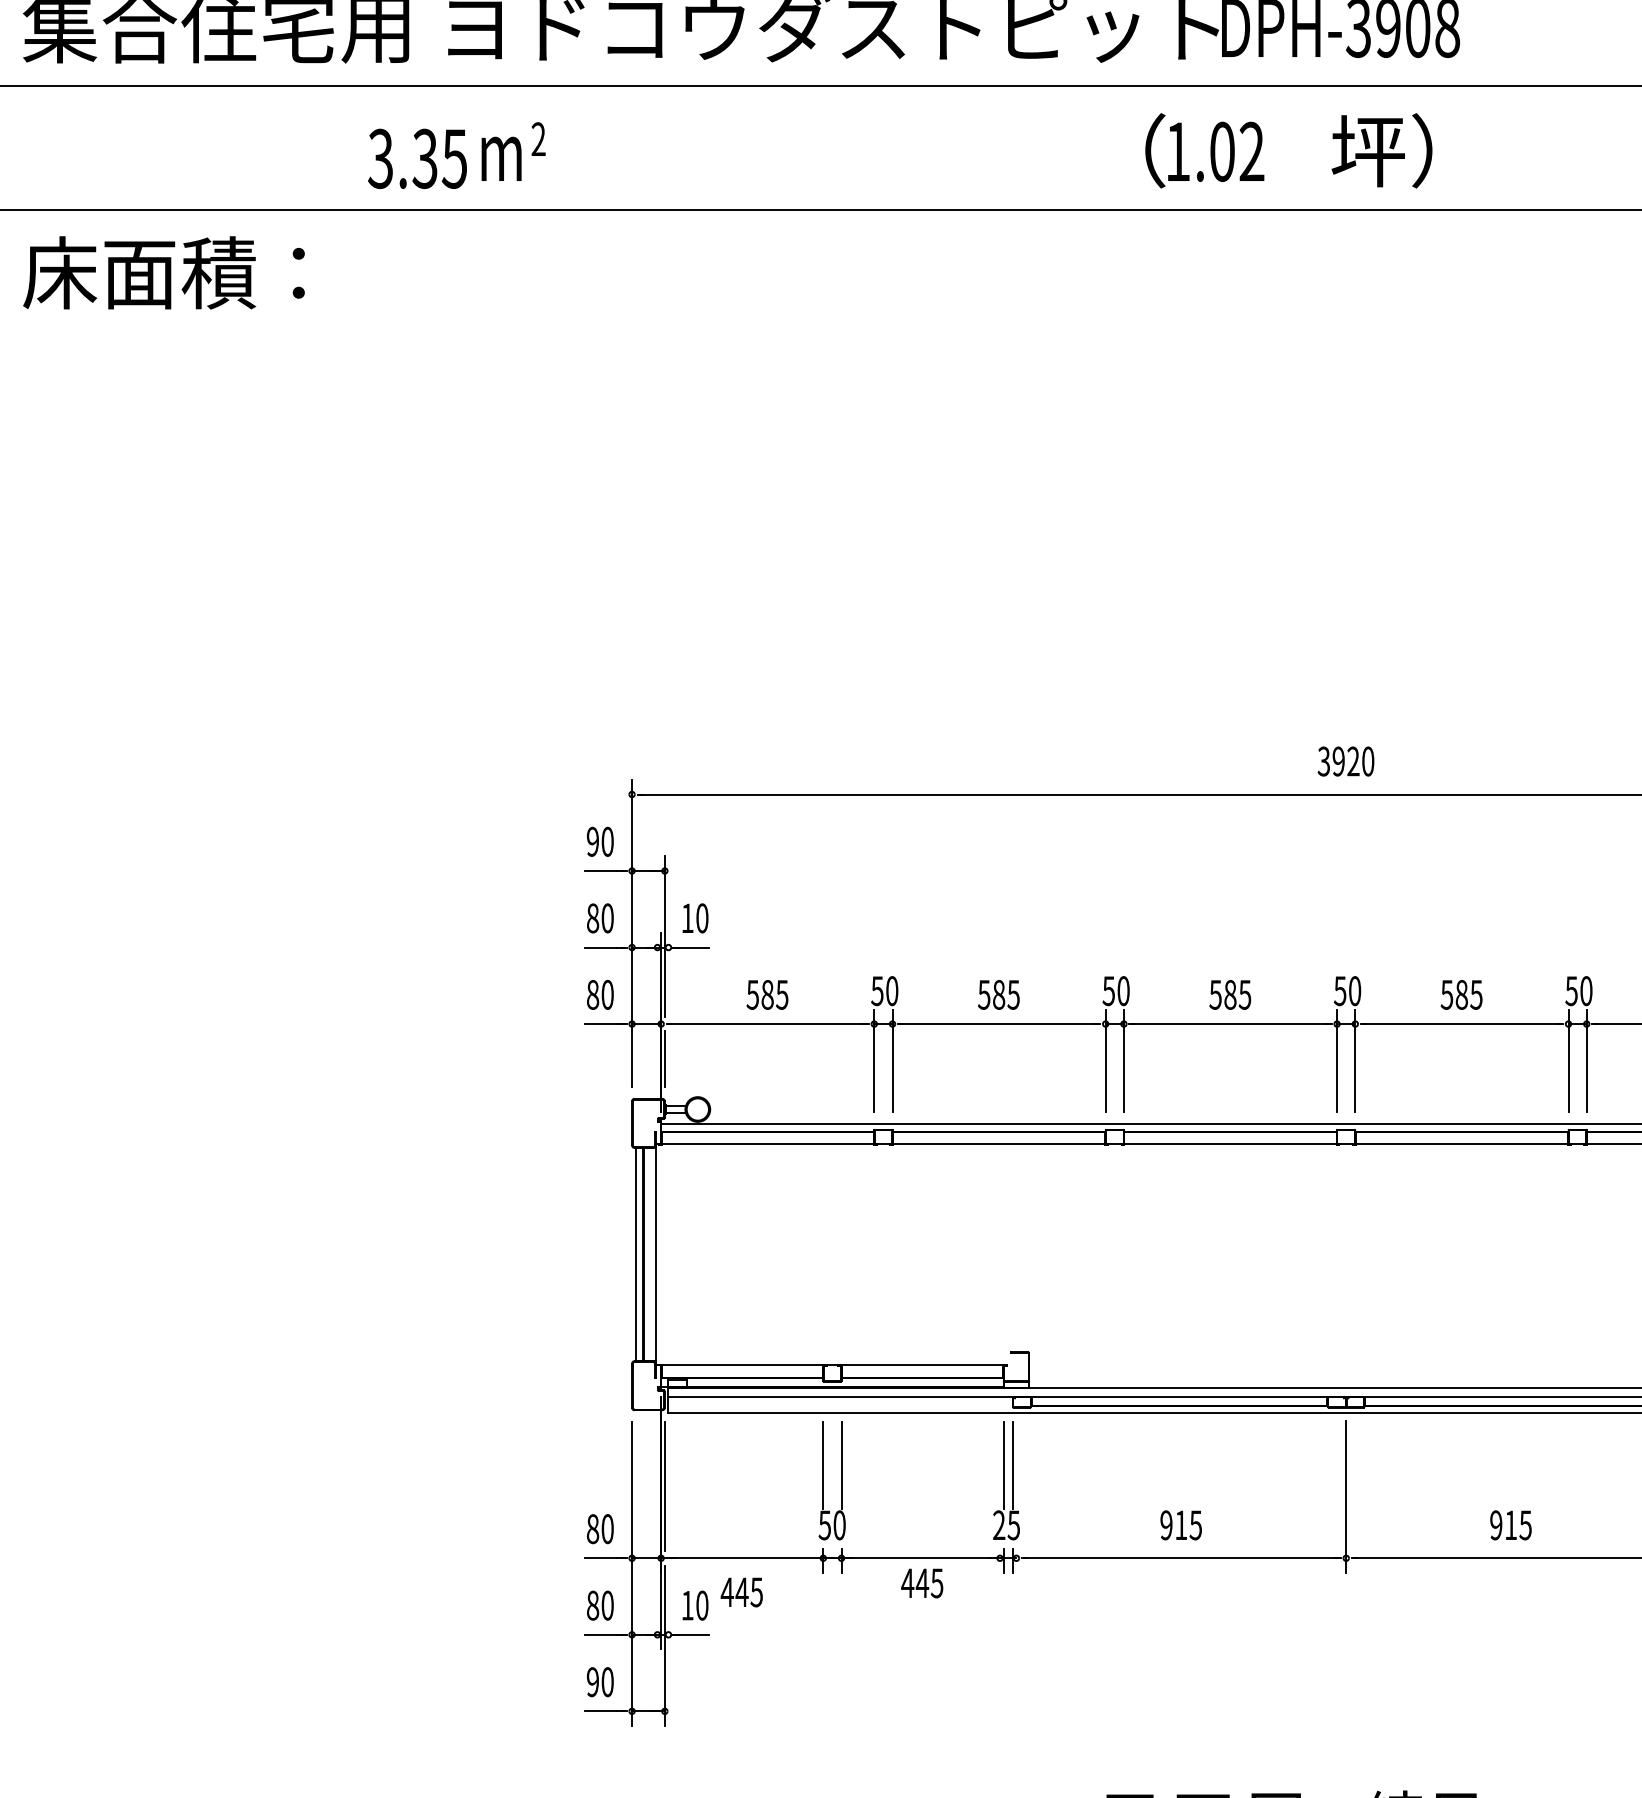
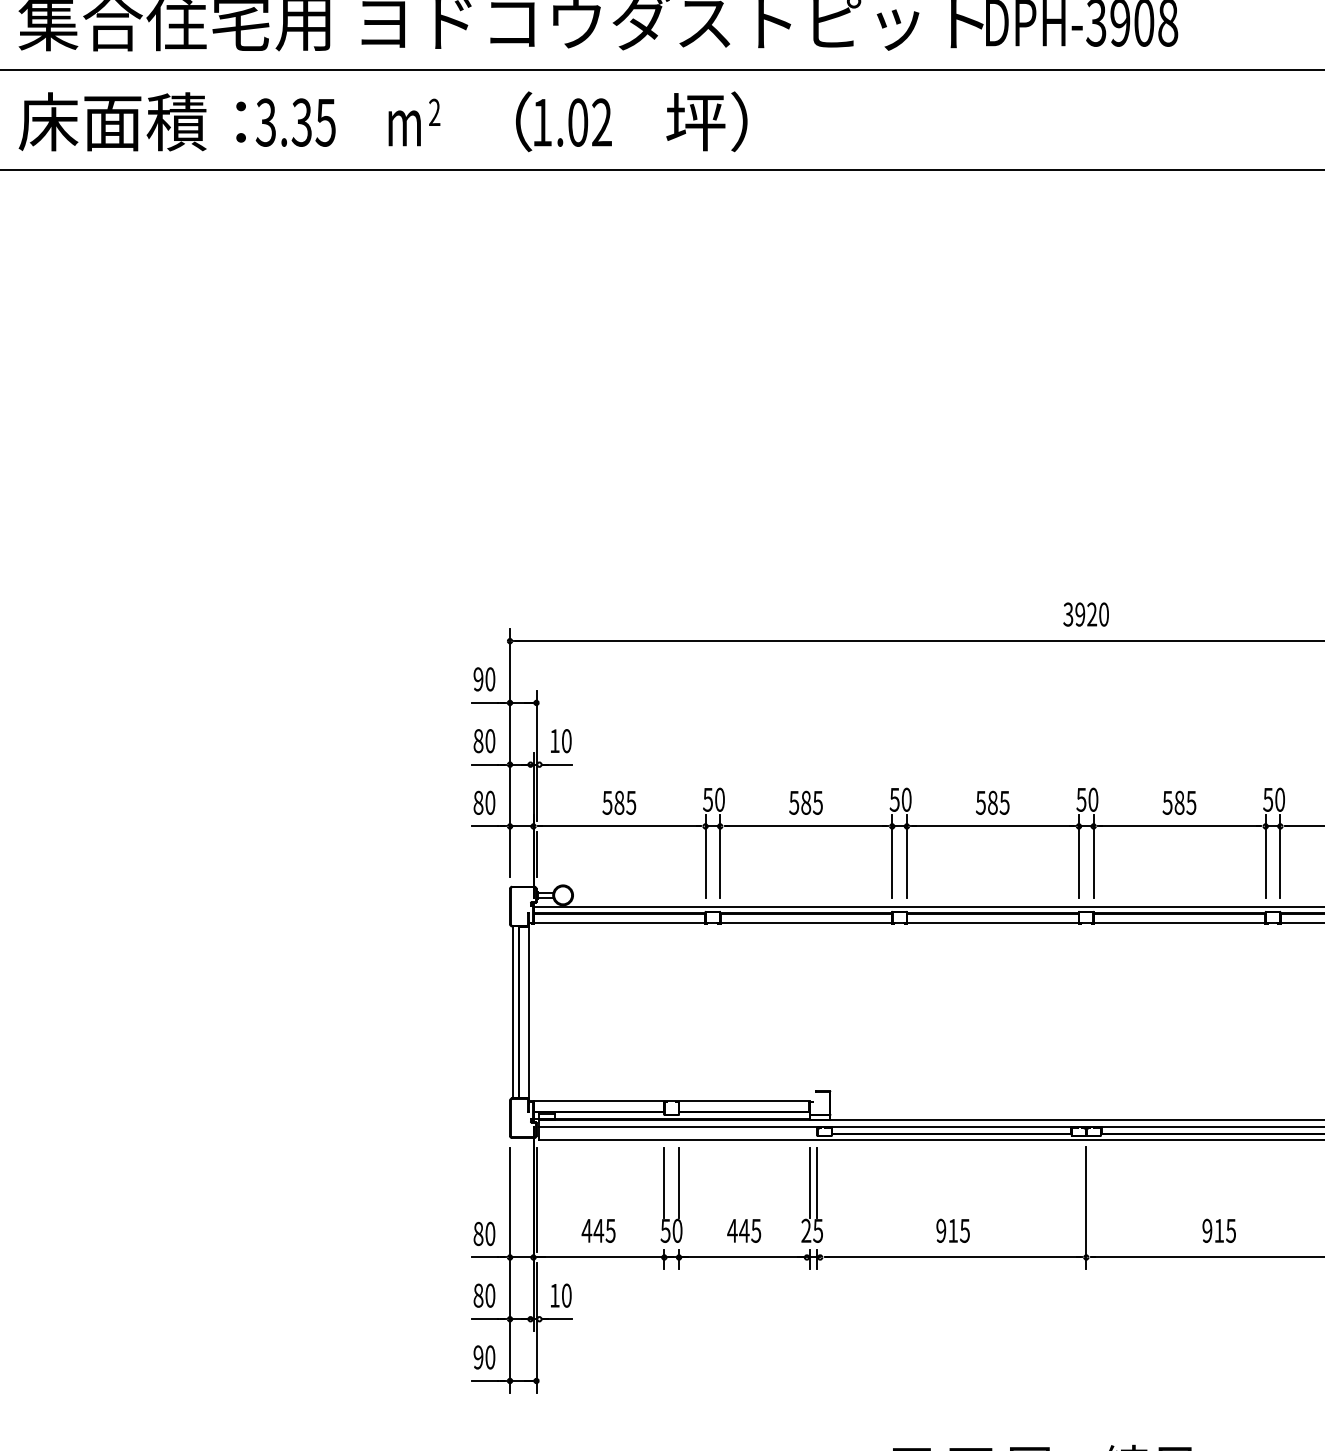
text: (1288, 150) -> (631, 121), moved
text: (417, 158) -> (295, 122), moved
text: (163, 272) -> (131, 121), moved
text: (922, 1583) -> (744, 1231), moved
text: (741, 1592) -> (598, 1231), moved

